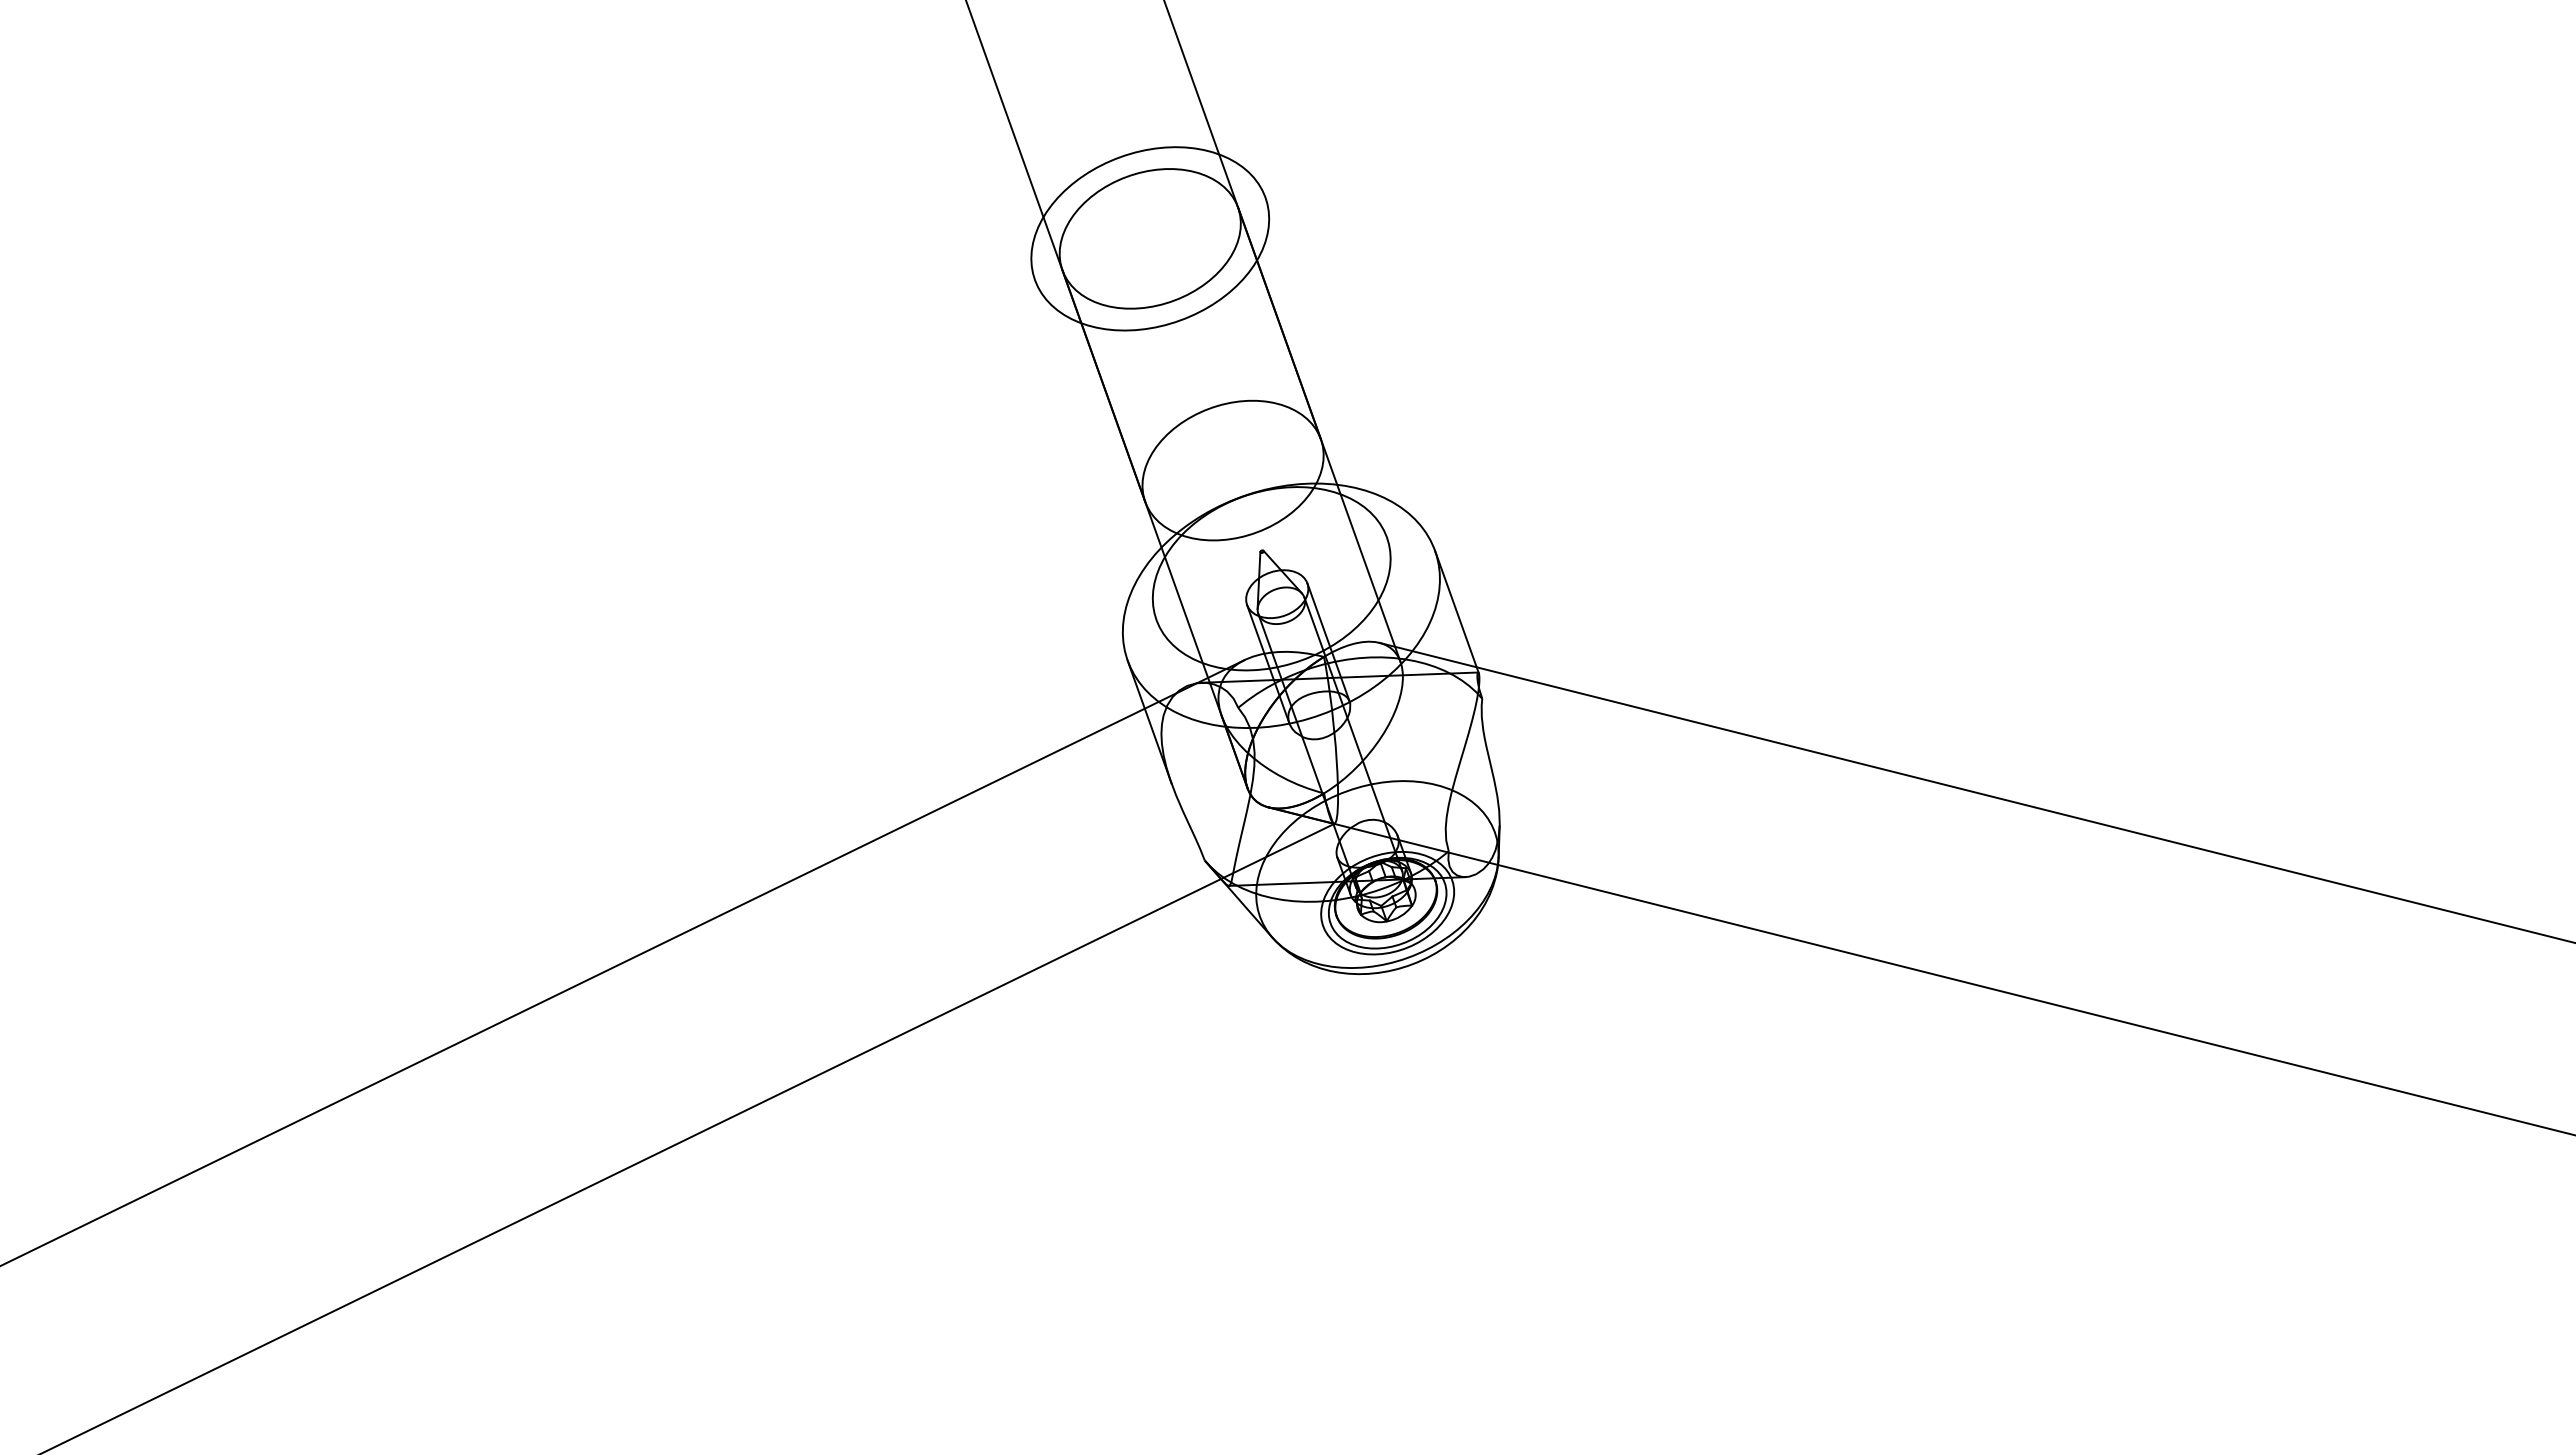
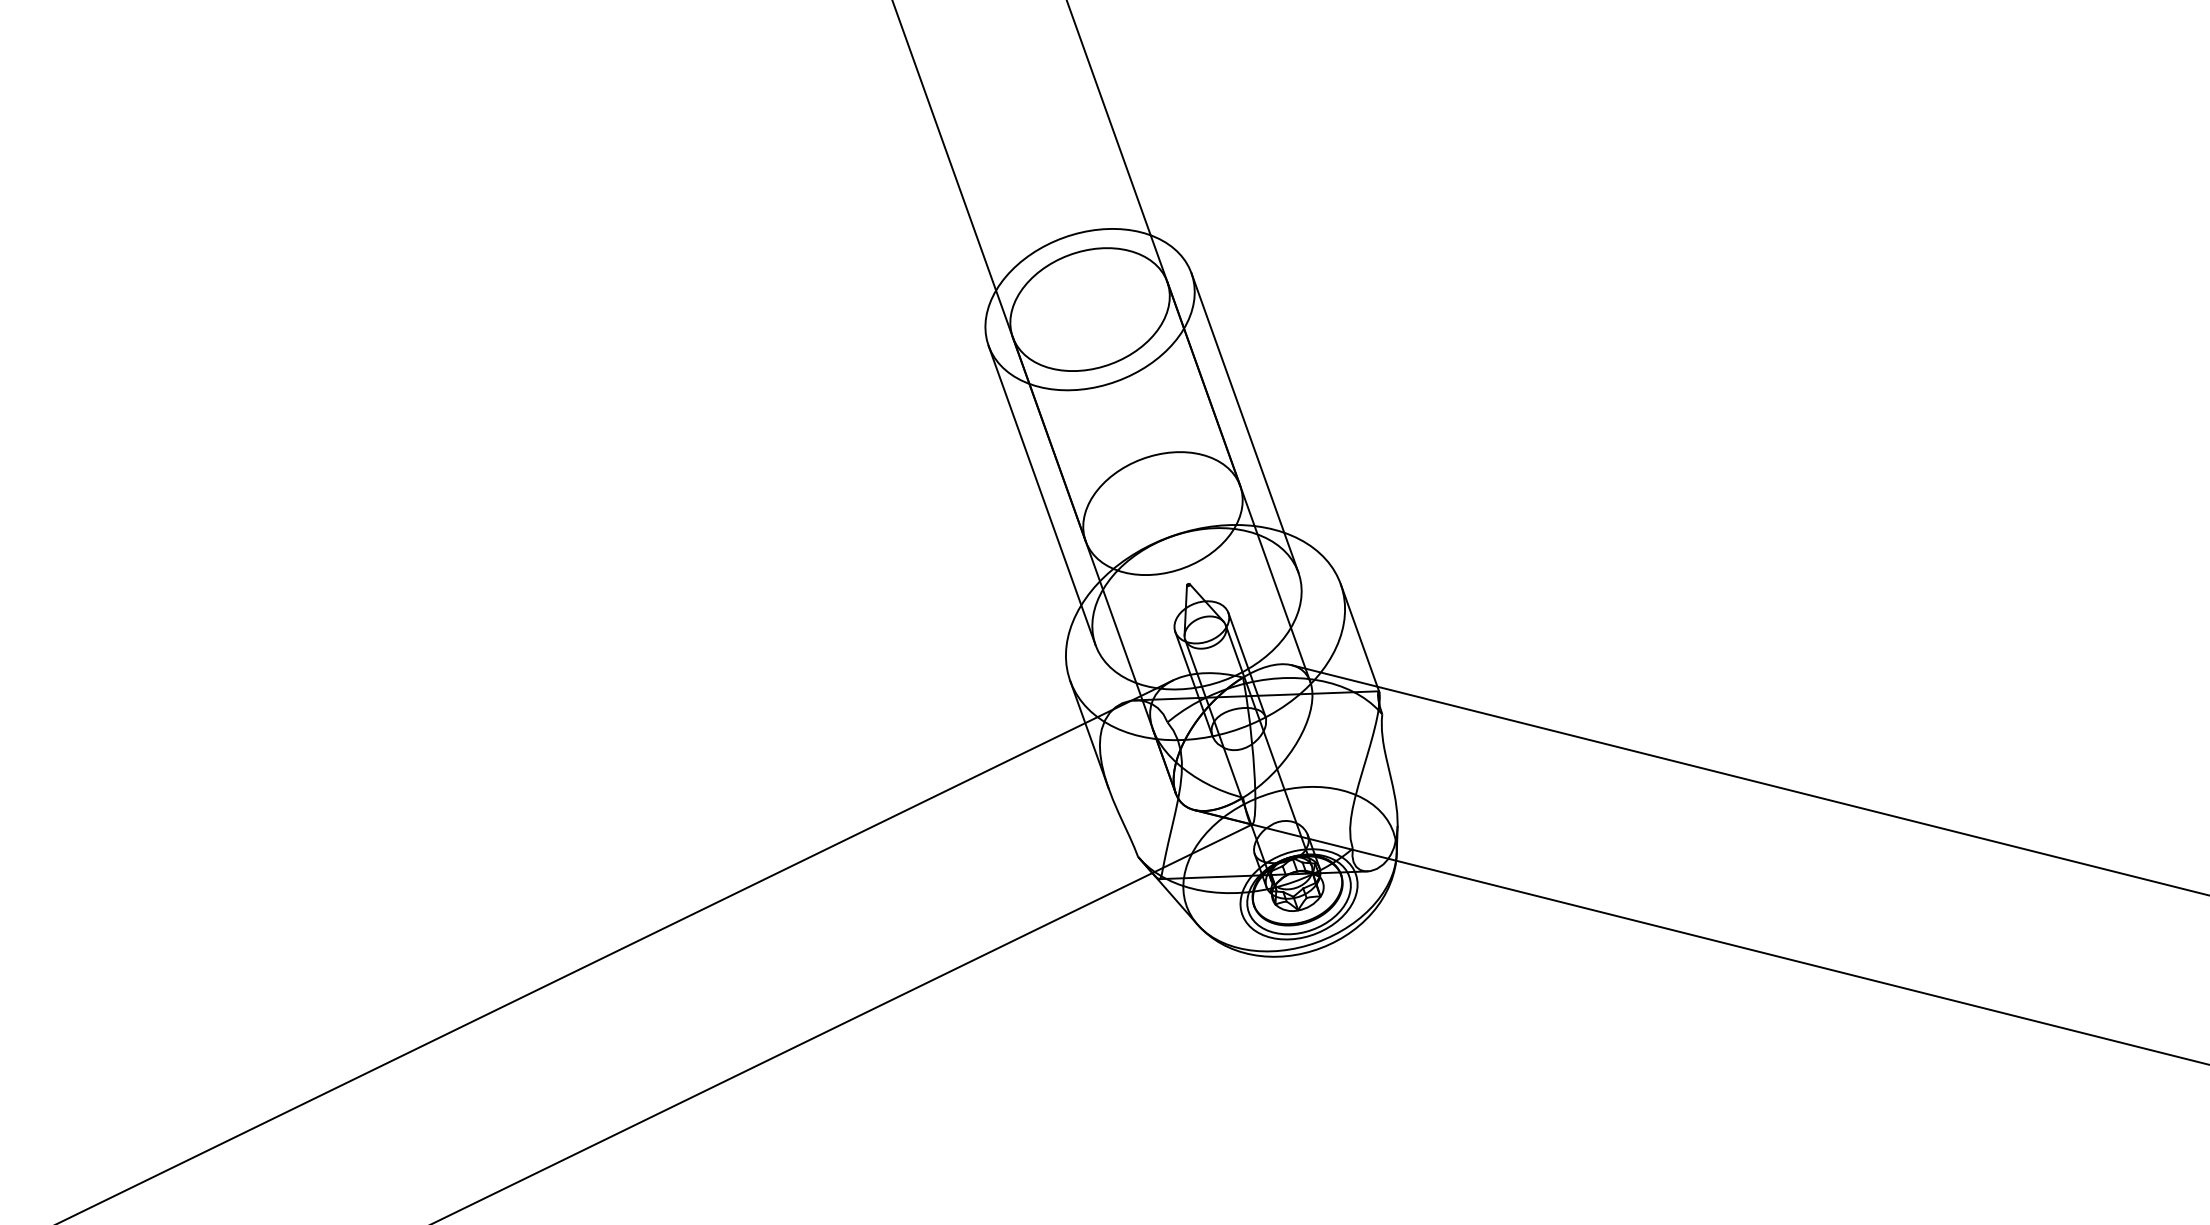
line: (1326, 367) -> (1245, 422), added
line: (1095, 449) -> (1041, 495), added

